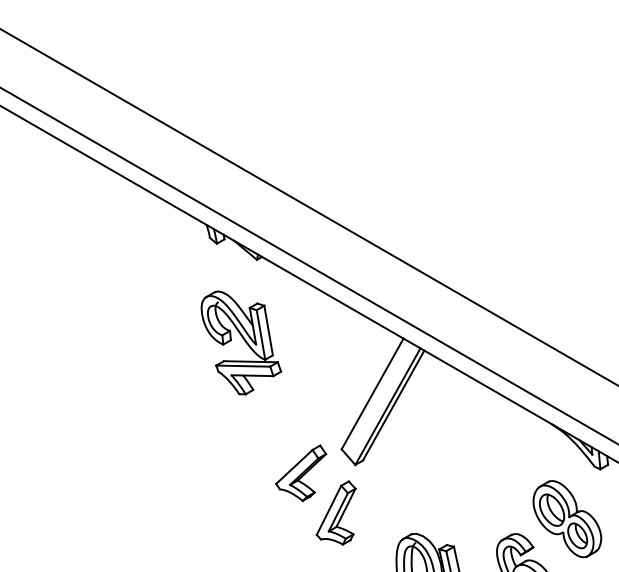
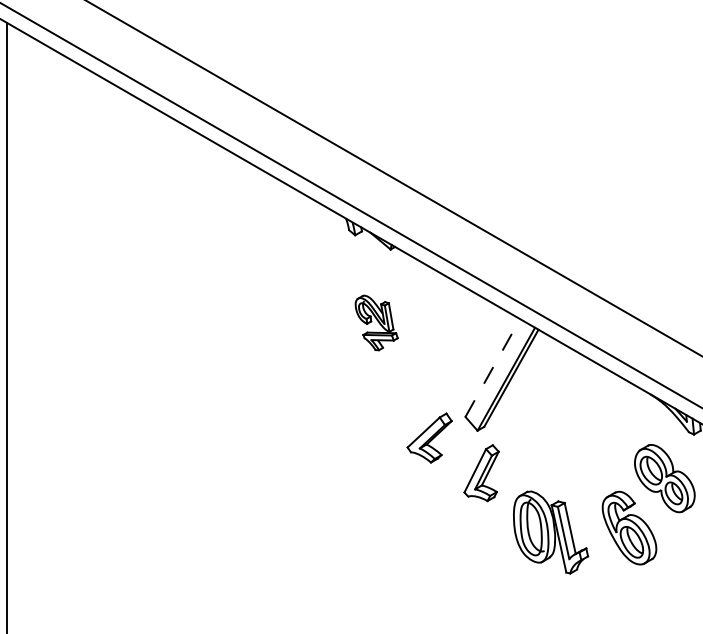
part: (240, 342) -> (376, 322), size x0.6
line: (373, 393) -> (493, 367), solid -> dashed
part: (336, 513) -> (481, 473), moved

